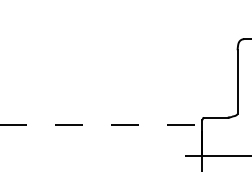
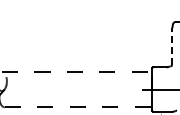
line: (237, 81) -> (172, 46), solid -> dashed

